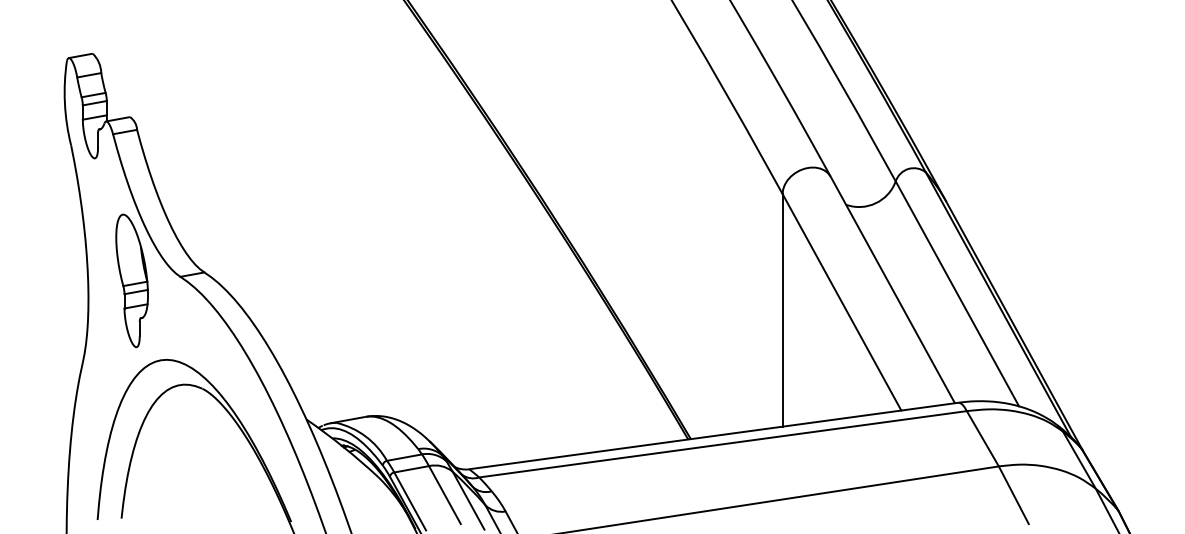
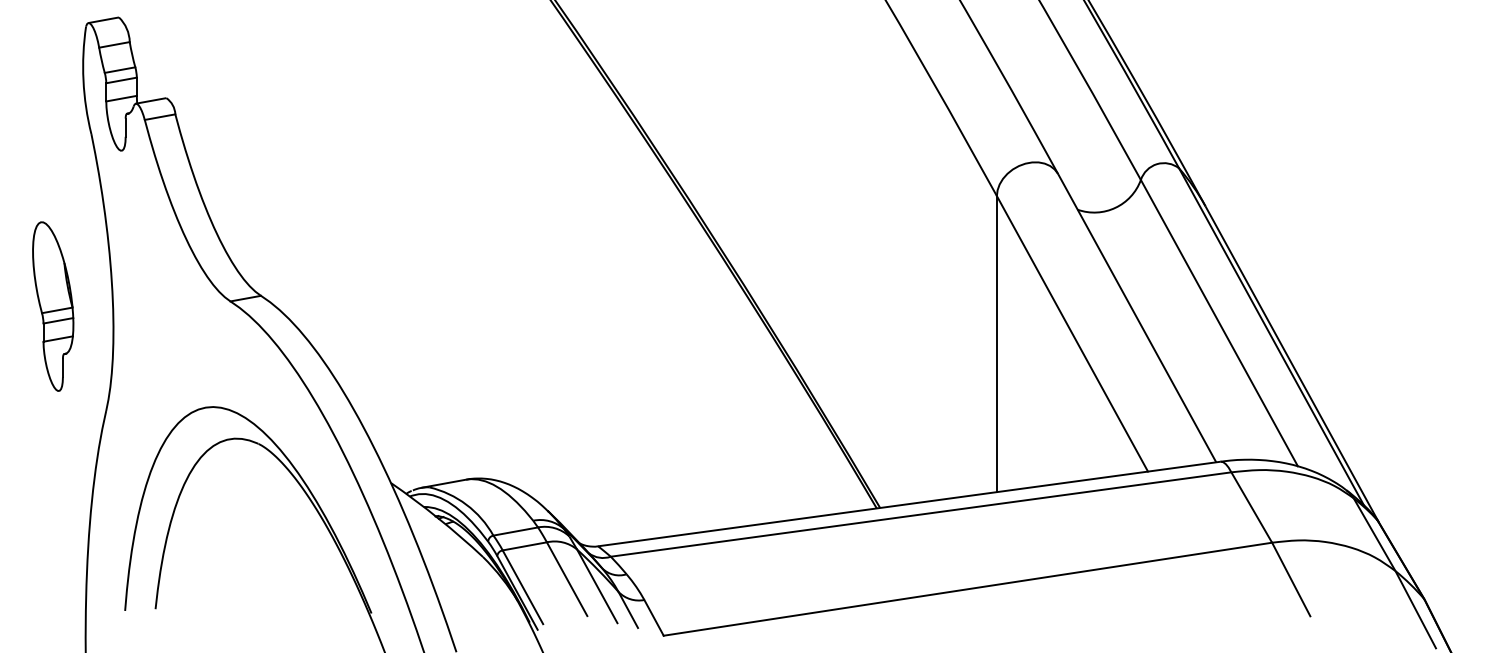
part: (131, 280) -> (52, 306), moved

